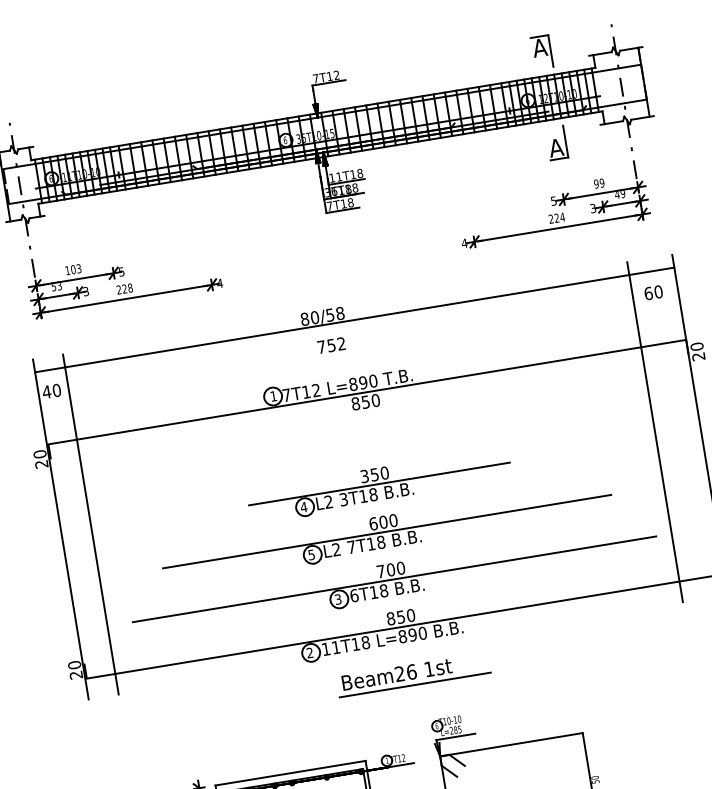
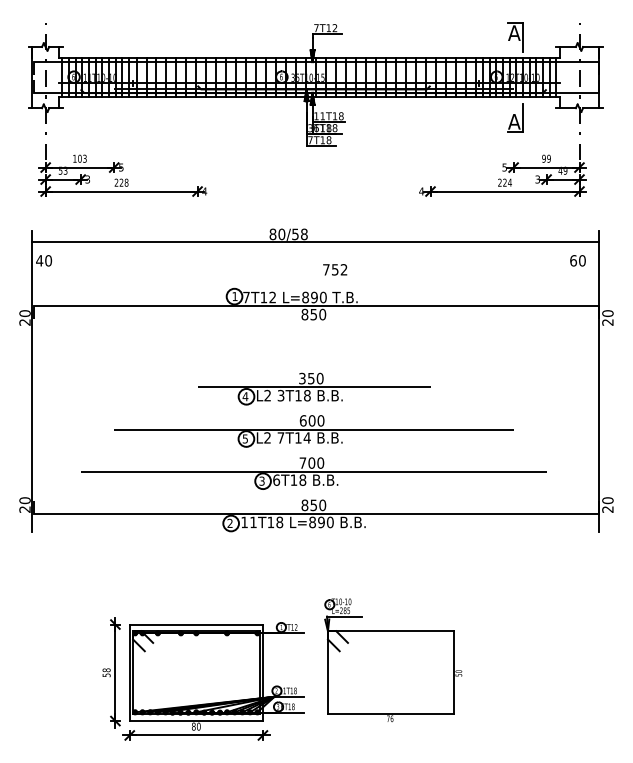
text: (331, 345) -> (335, 269), moved
line: (655, 432) -> (559, 381), removed
line: (90, 524) -> (58, 381), removed
text: (380, 542) -> (306, 437), 7T18 -> 7T14
part: (413, 674) -> (316, 556), removed

